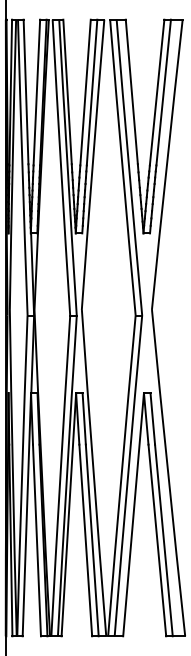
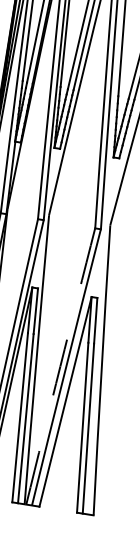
arc: (121, 476) -> (60, 366), solid -> dashed

